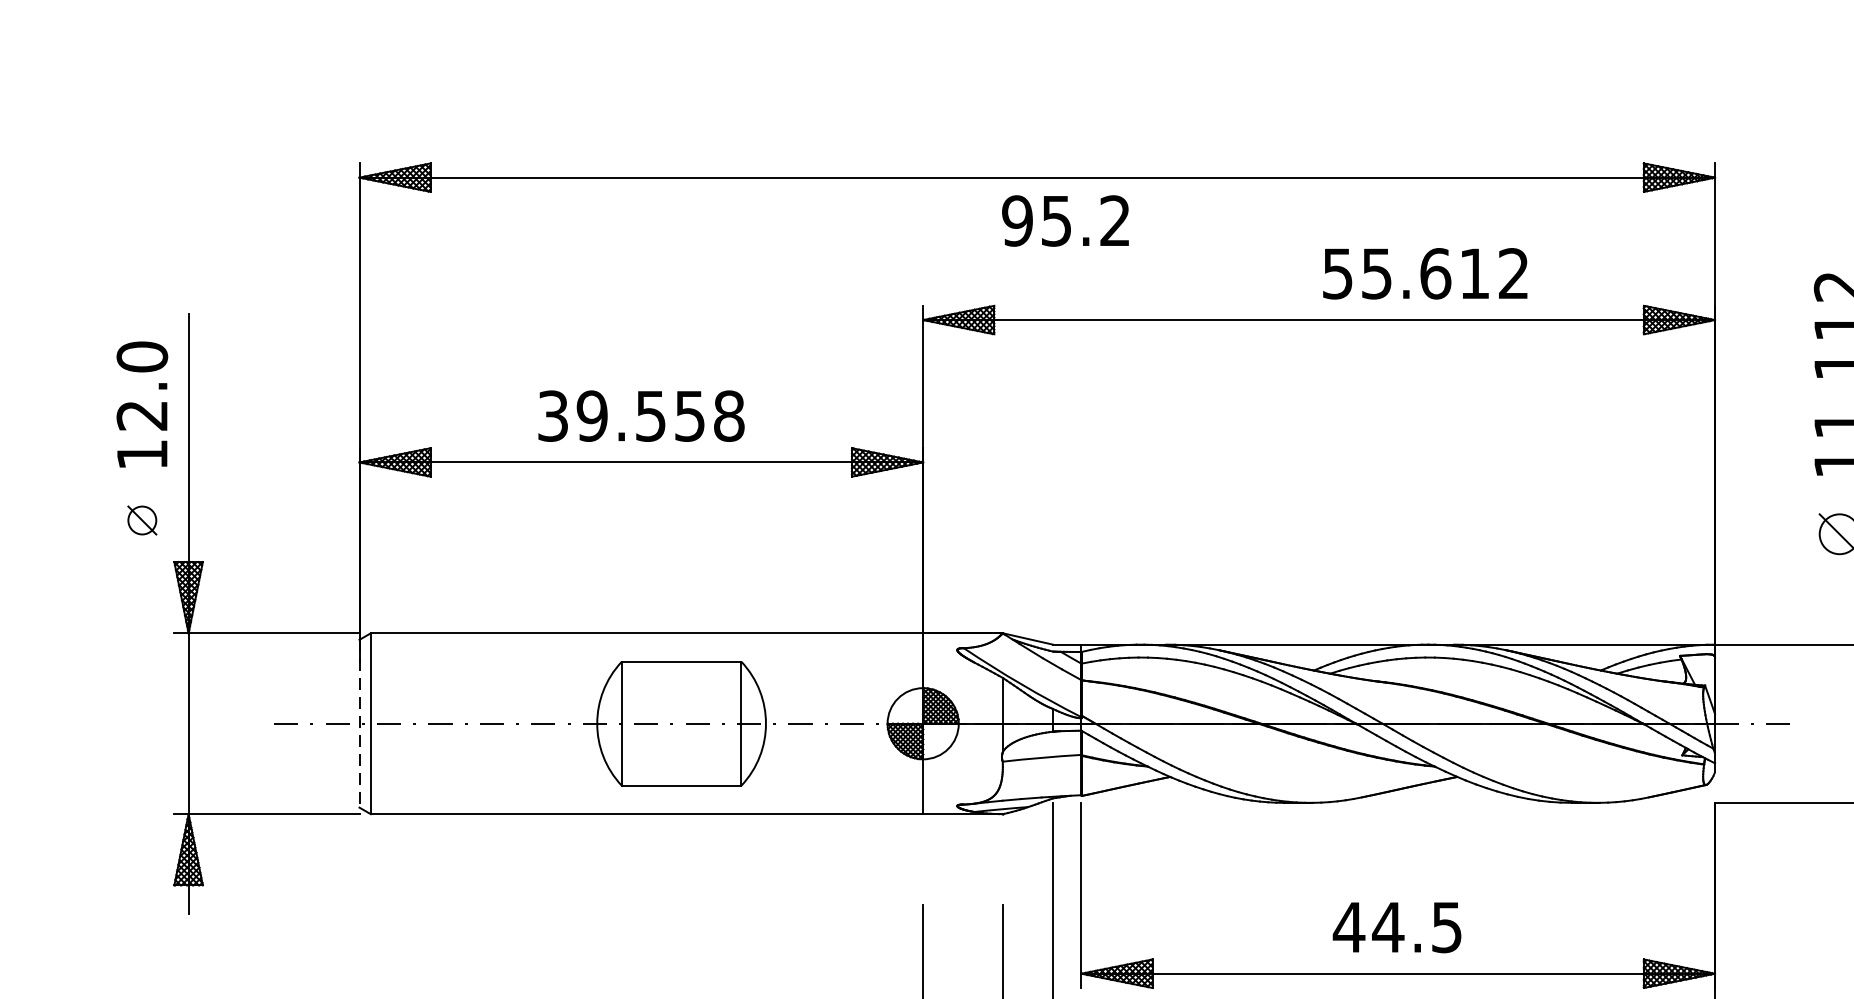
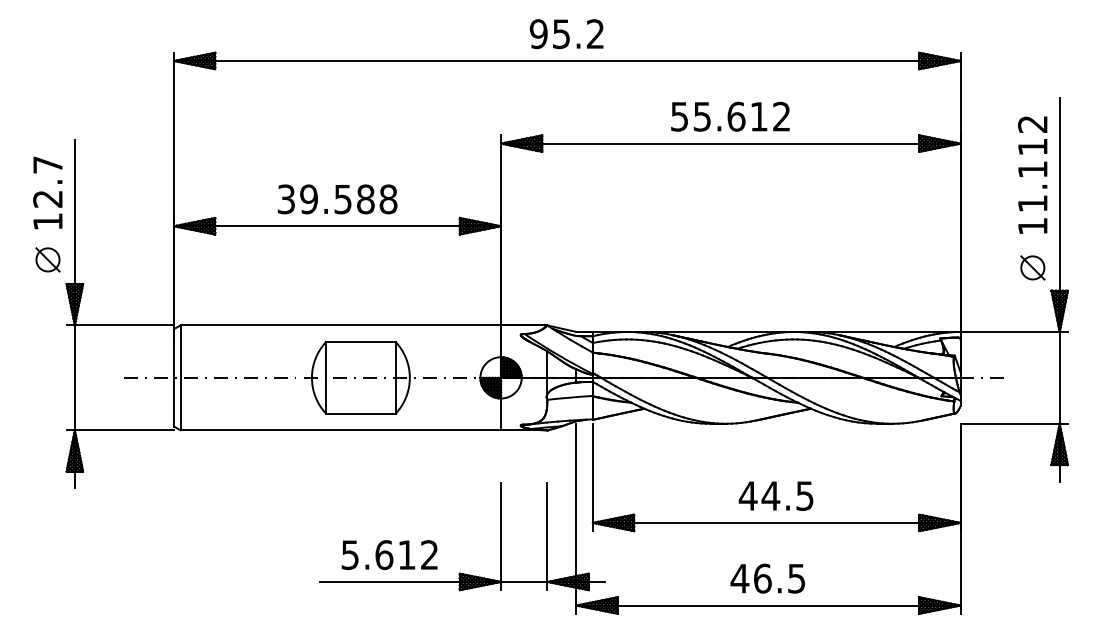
text: (1065, 221) -> (566, 34), moved
text: (1425, 273) -> (730, 116), moved
text: (141, 356) -> (47, 164), 12.0 -> 12.7
text: (689, 416) -> (365, 199), 39.558 -> 39.588
part: (141, 519) -> (47, 259), size x1.43
line: (360, 723) -> (174, 377), dashed -> solid

